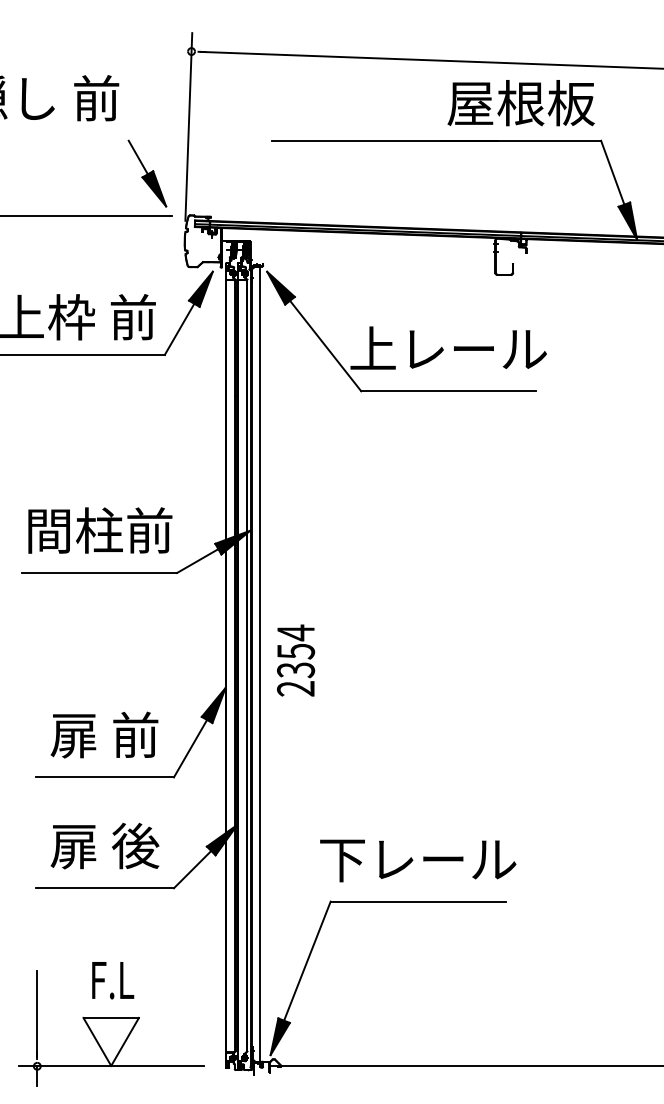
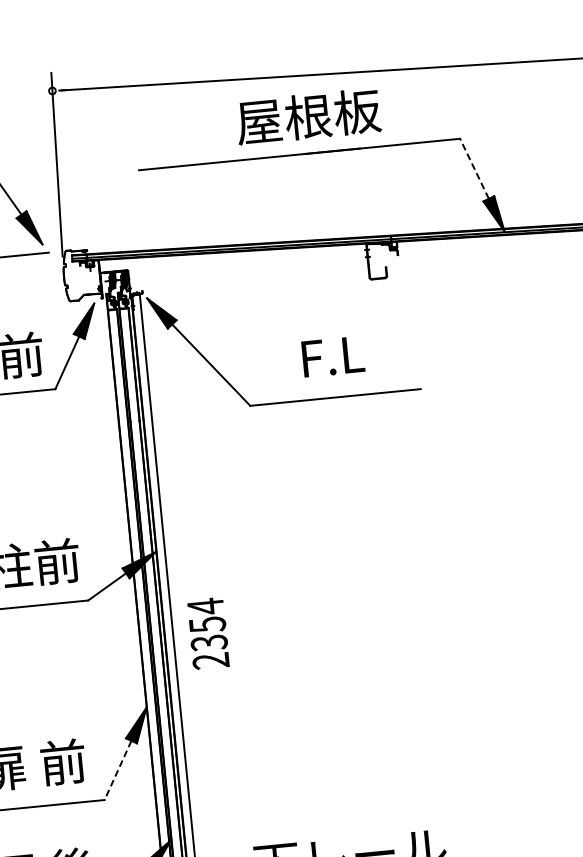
text: (520, 103) -> (307, 117), moved
line: (612, 172) -> (474, 168), solid -> dashed
text: (448, 347) -> (331, 354), 上レール -> F.L
text: (296, 660) -> (208, 633), moved
line: (190, 749) -> (118, 771), solid -> dashed

